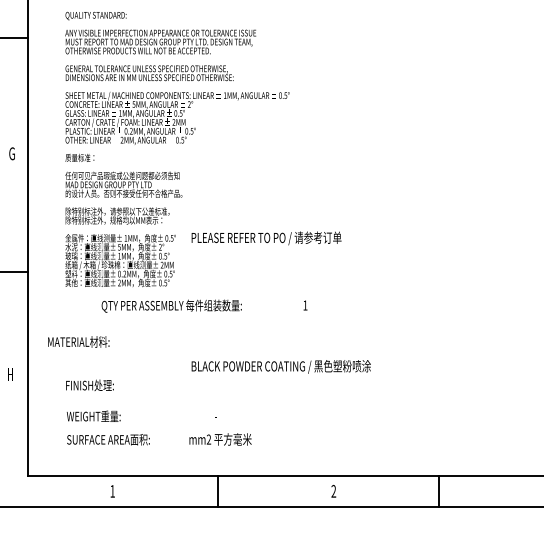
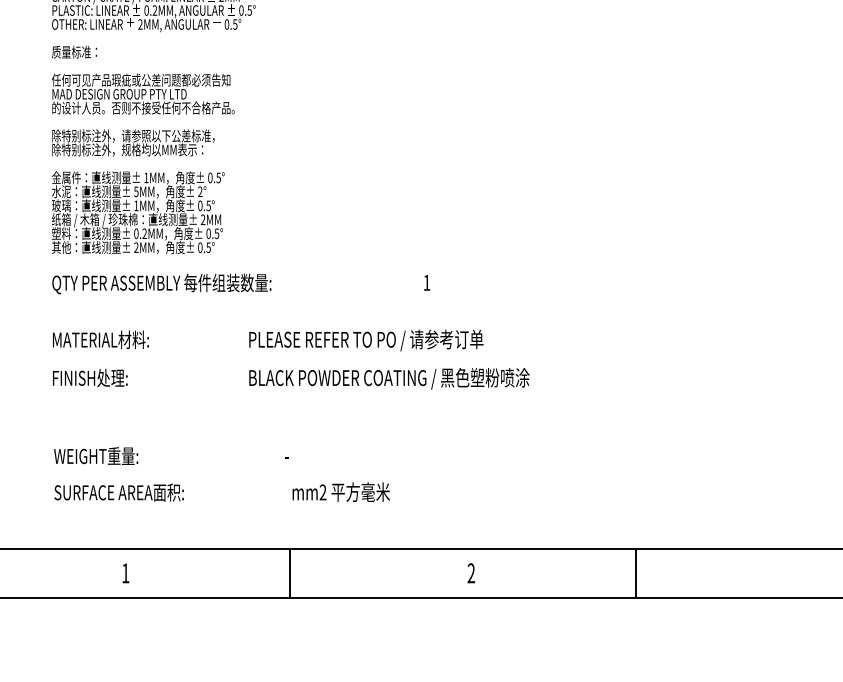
text: (266, 238) -> (366, 340), moved
text: (171, 305) -> (161, 282), moved
text: (78, 341) -> (100, 339), moved
text: (89, 384) -> (89, 376), moved
text: (220, 439) -> (341, 492), moved

